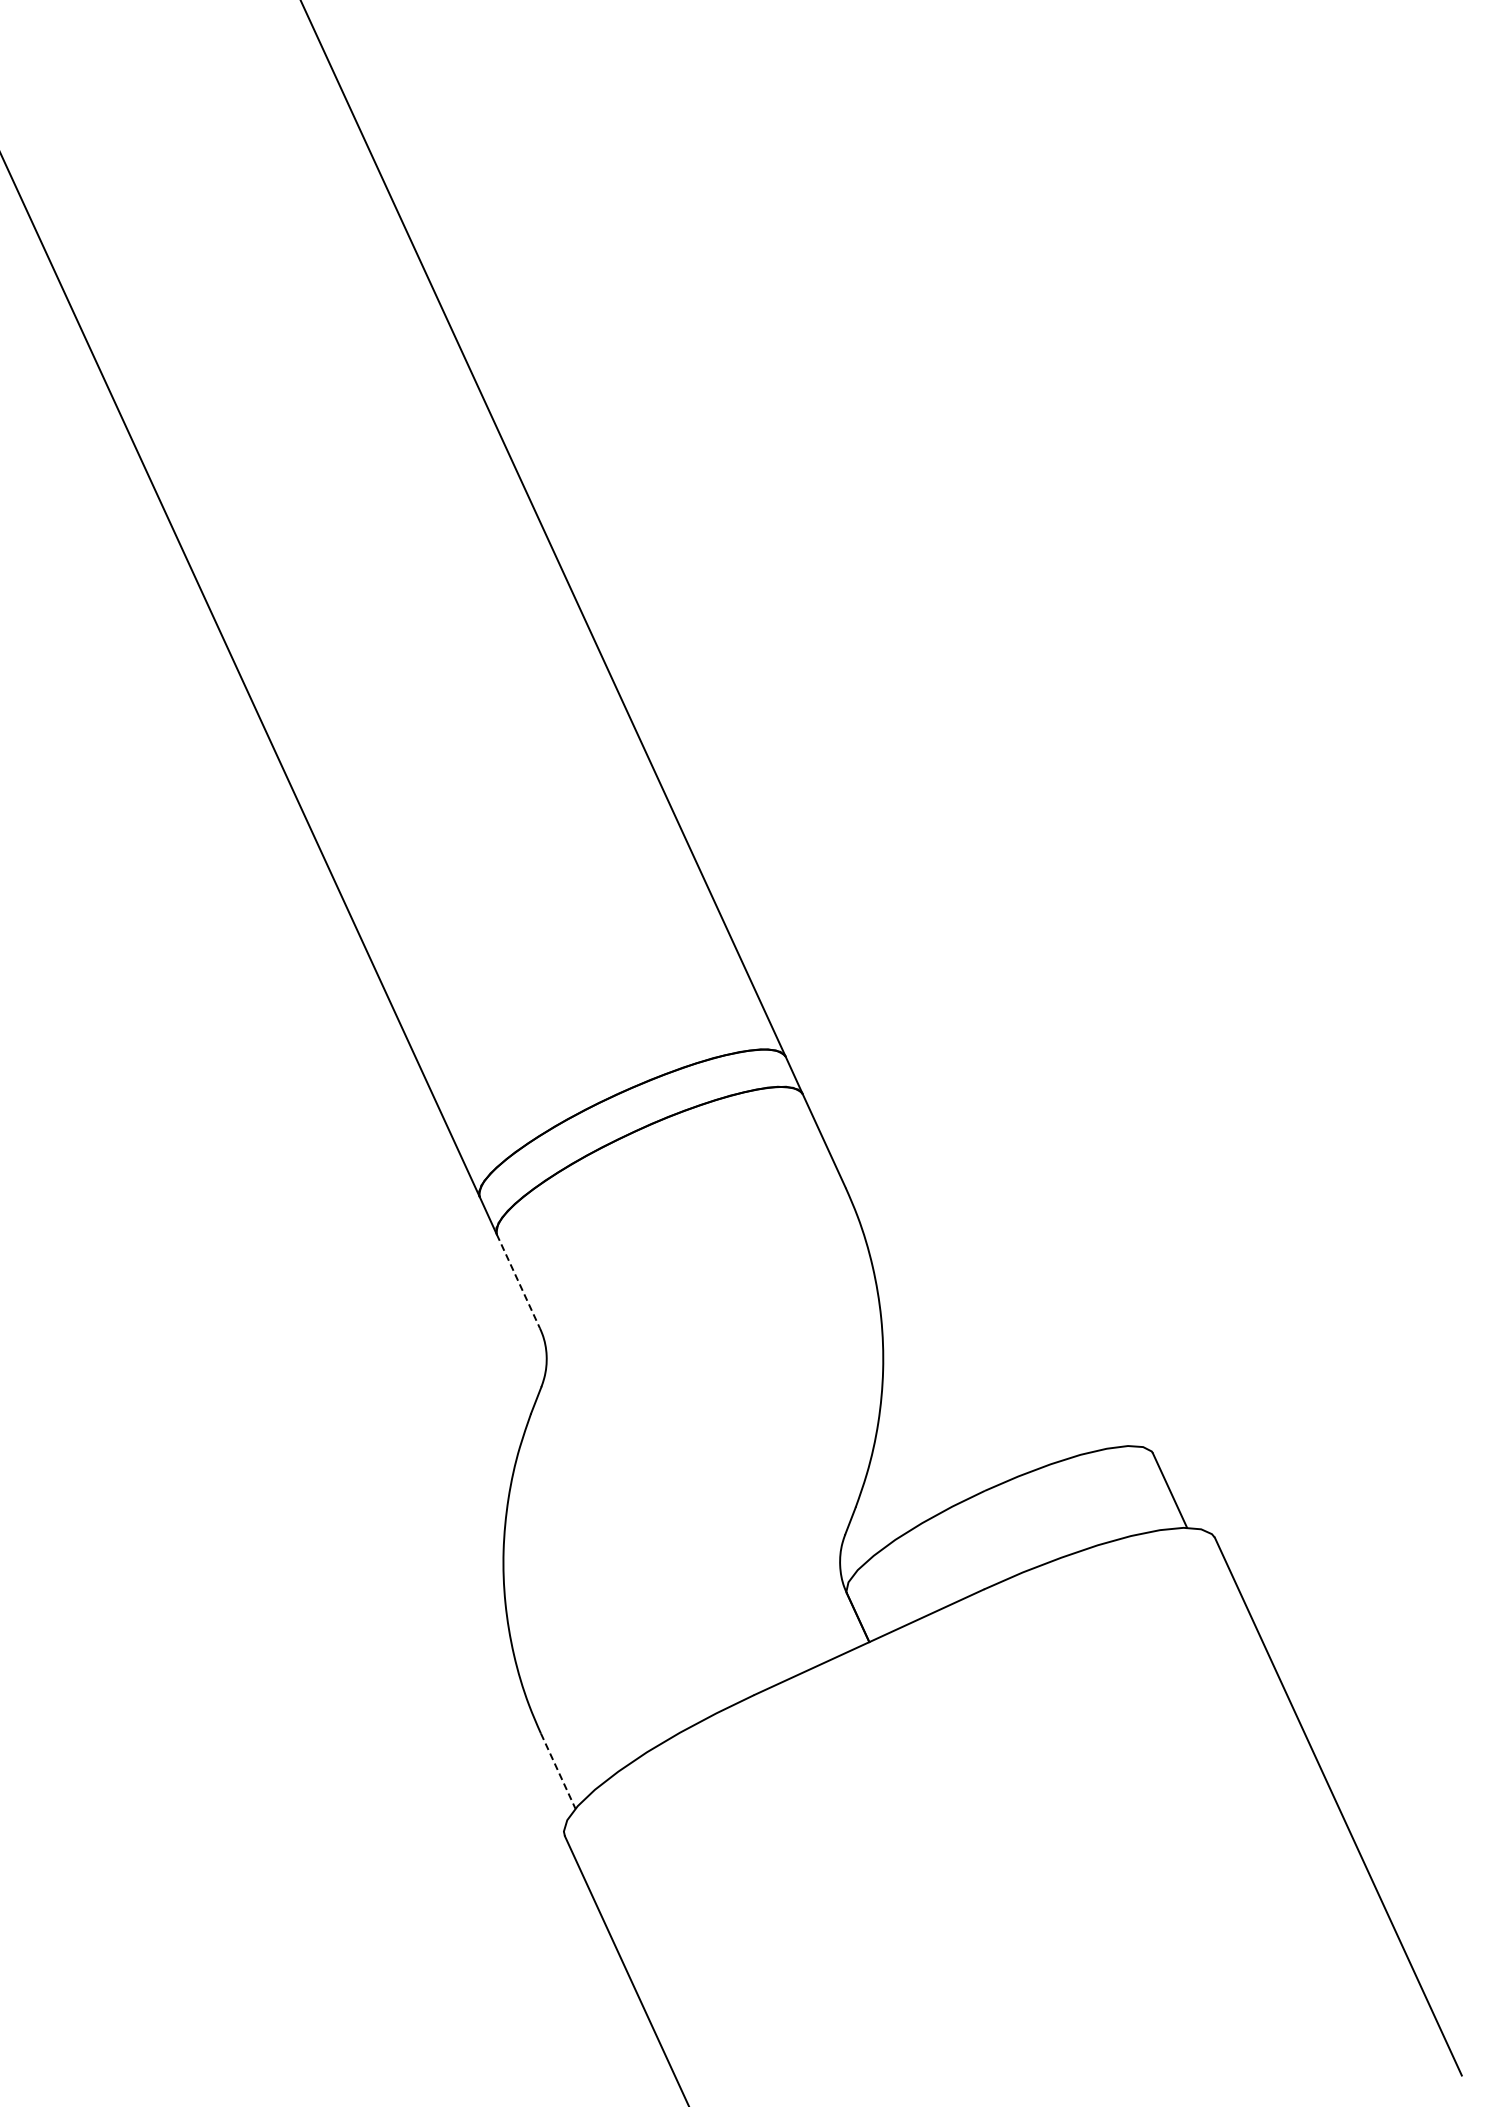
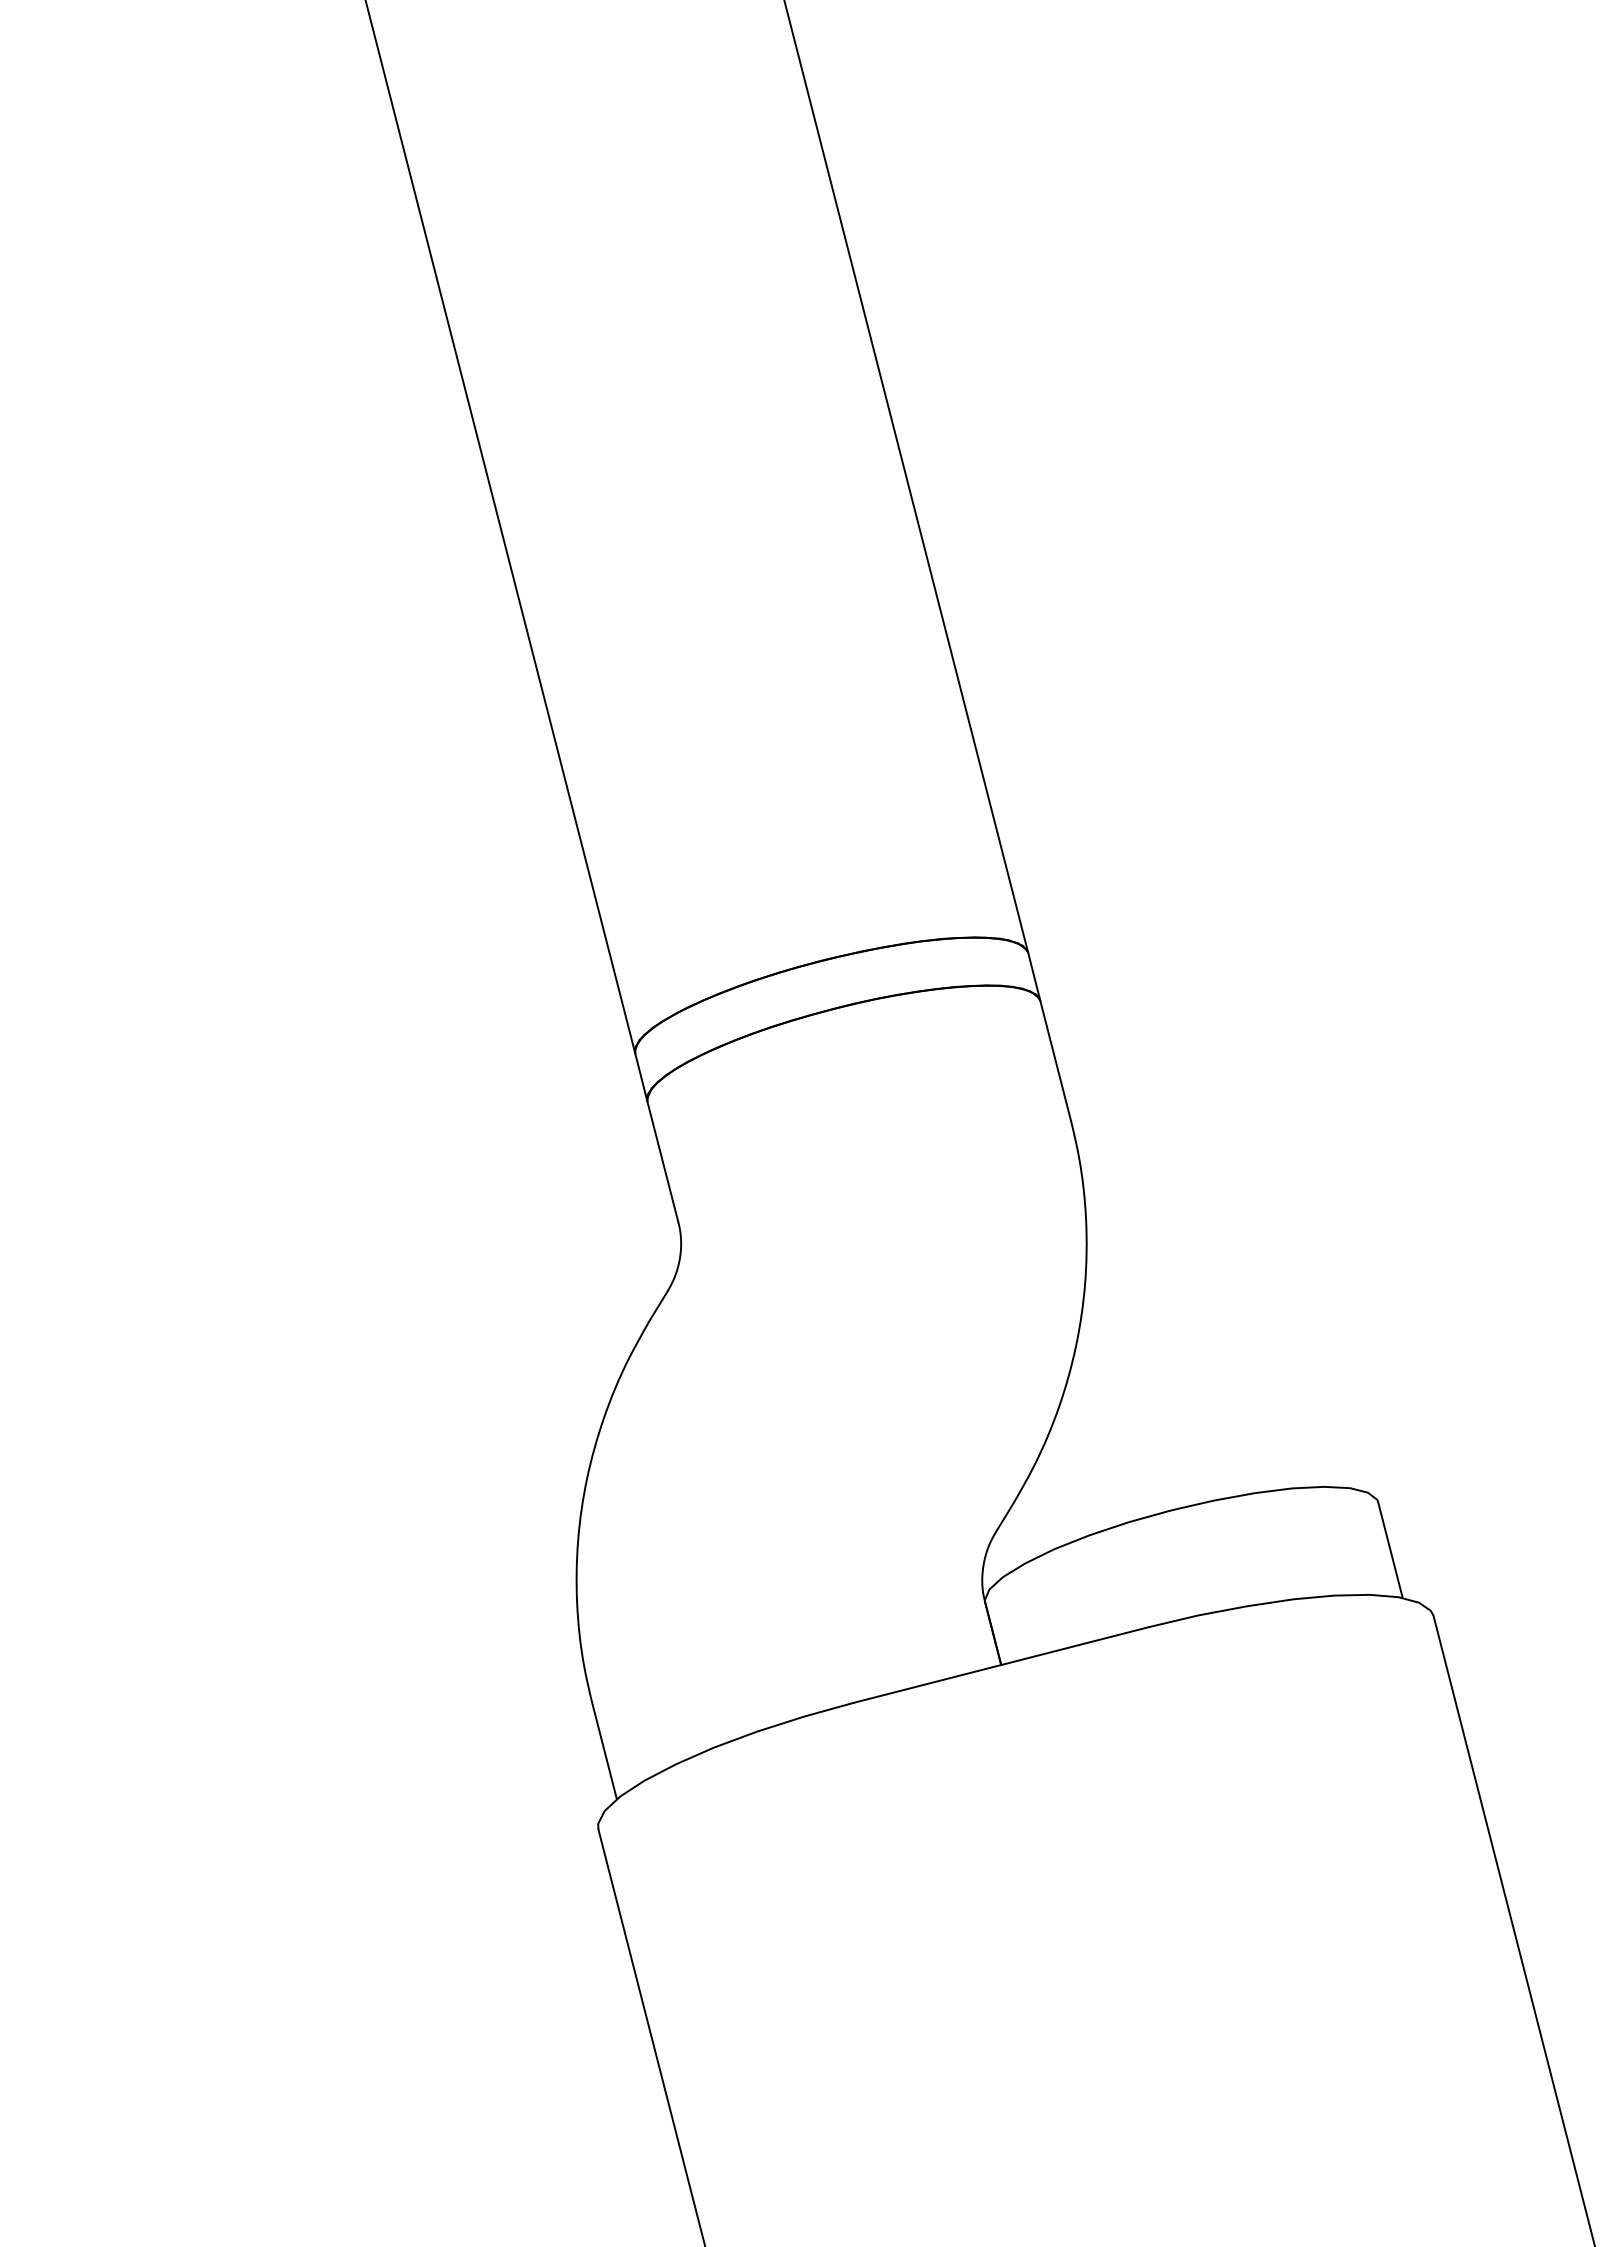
line: (518, 1281) -> (662, 1161), dashed -> solid
line: (558, 1771) -> (604, 1751), dashed -> solid

